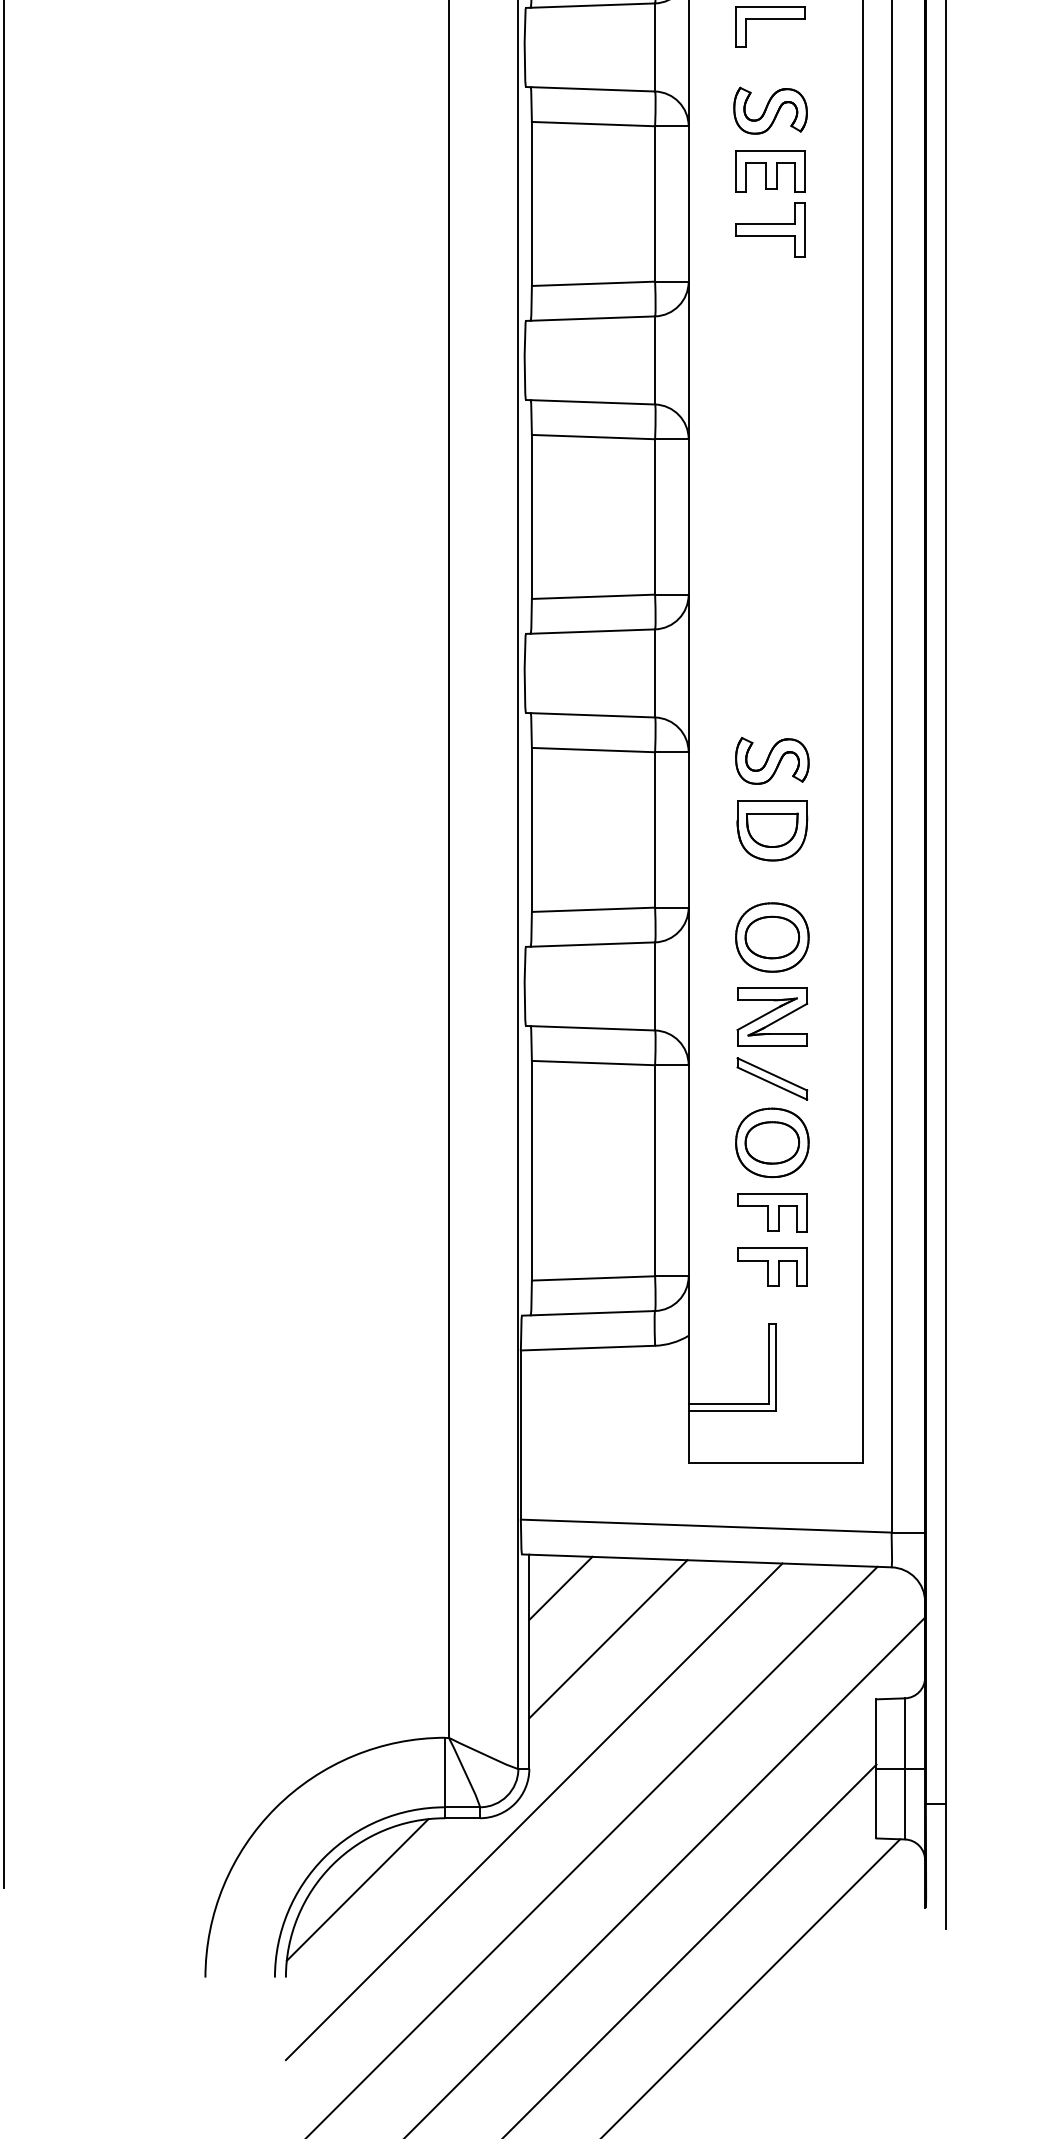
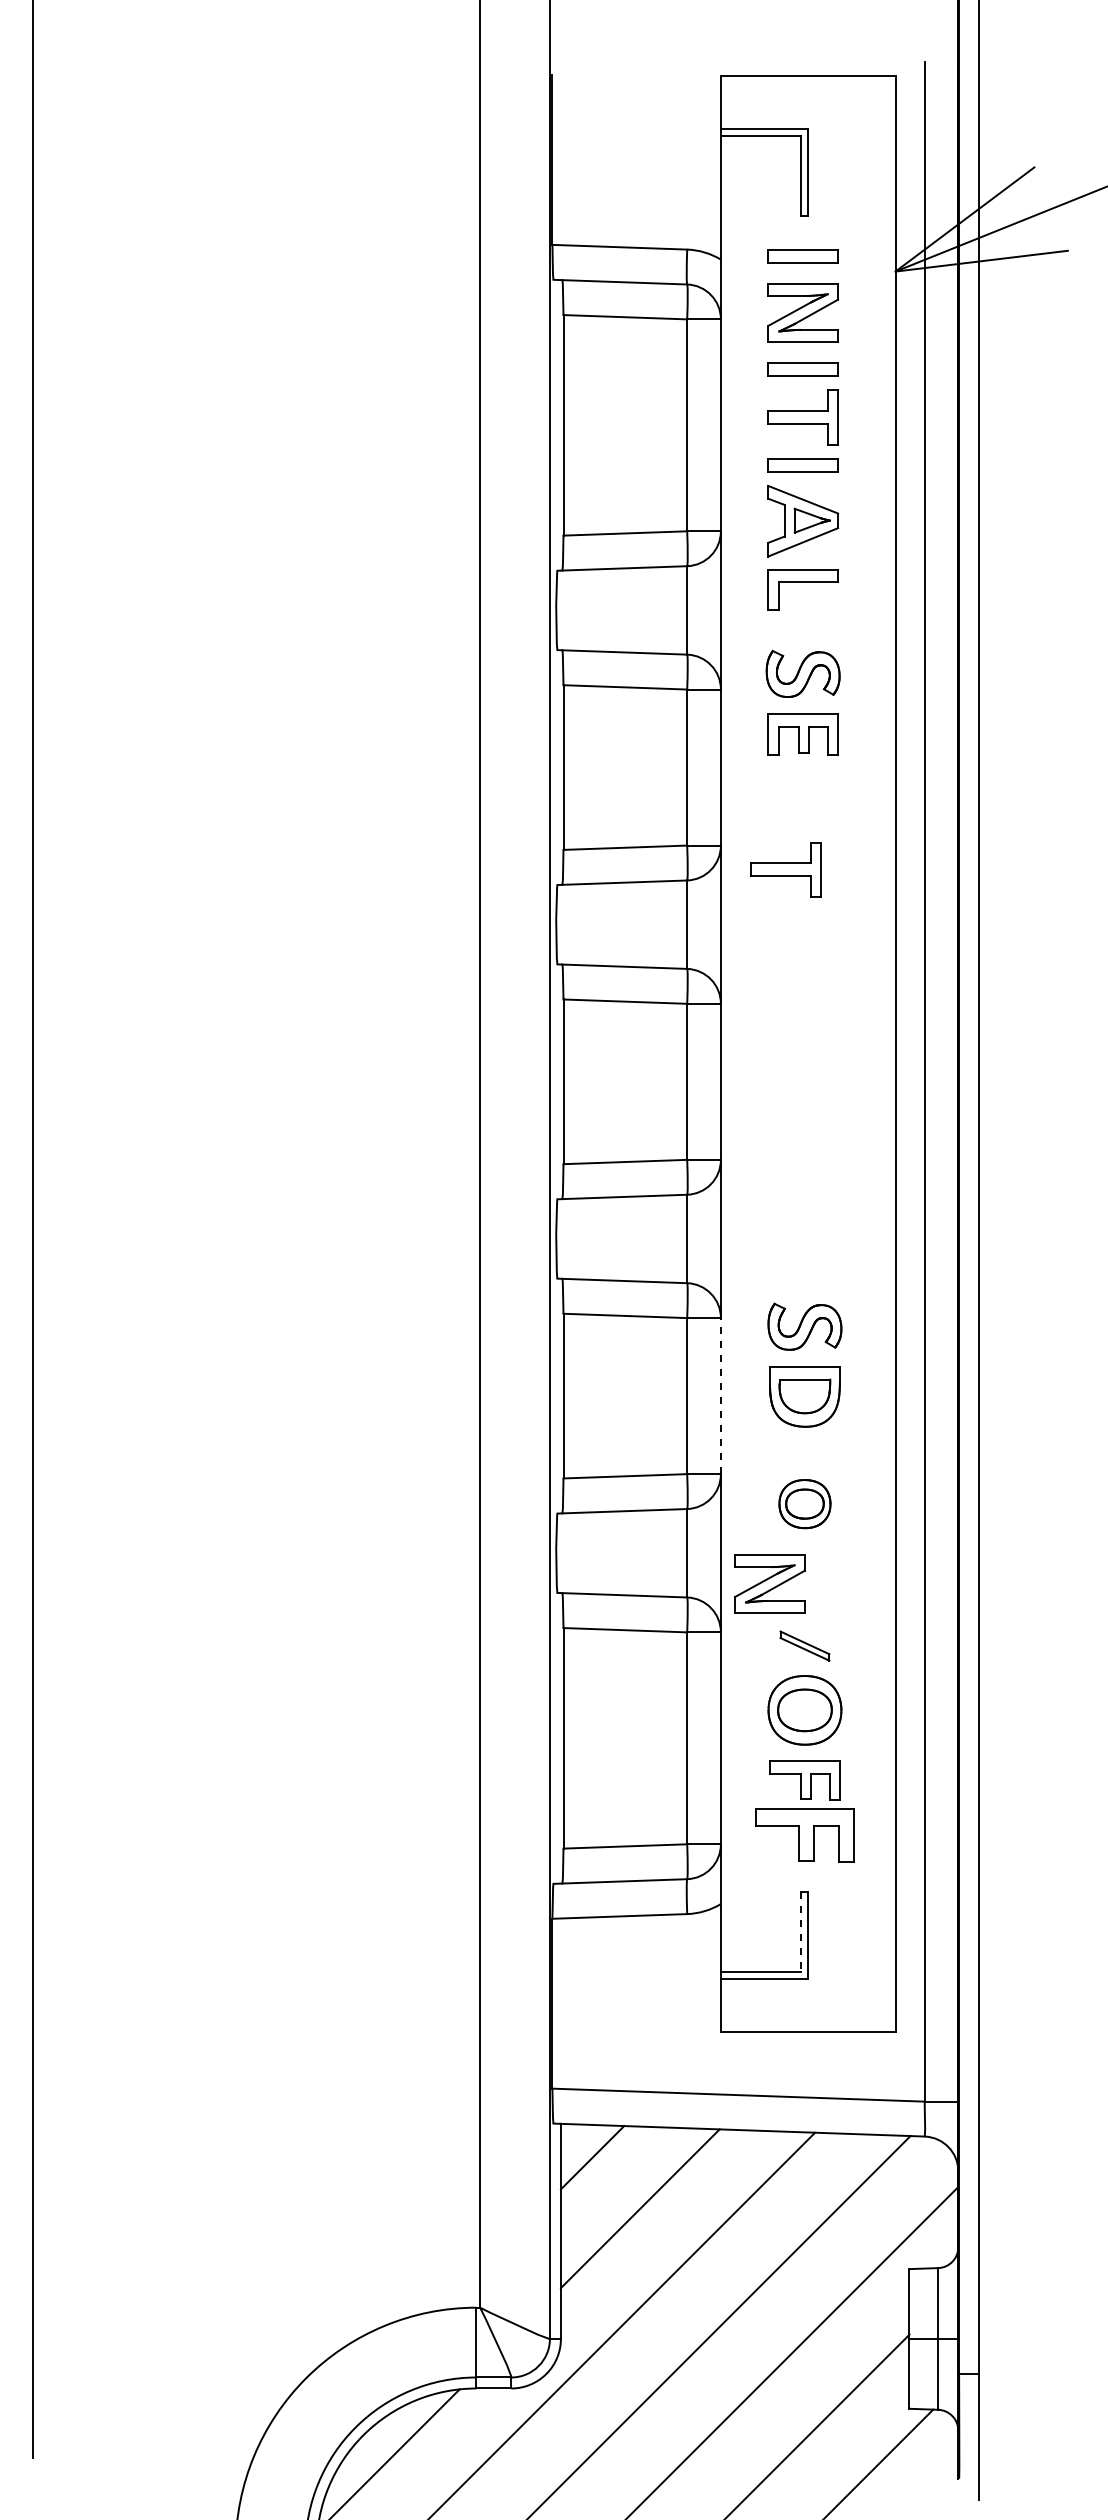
part: (769, 229) -> (785, 869), moved
line: (688, 829) -> (720, 1395), solid -> dashed
part: (771, 936) -> (804, 1503), size x0.7
part: (771, 1016) -> (769, 1583), moved
part: (771, 1078) -> (804, 1645), size x0.7
part: (771, 1267) -> (804, 1835), size x1.4
line: (768, 1364) -> (801, 1932), solid -> dashed

